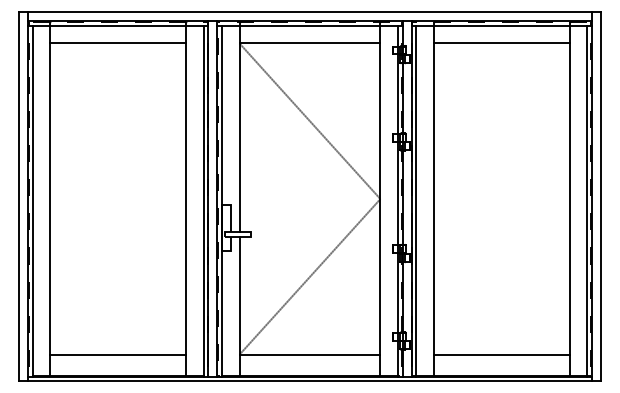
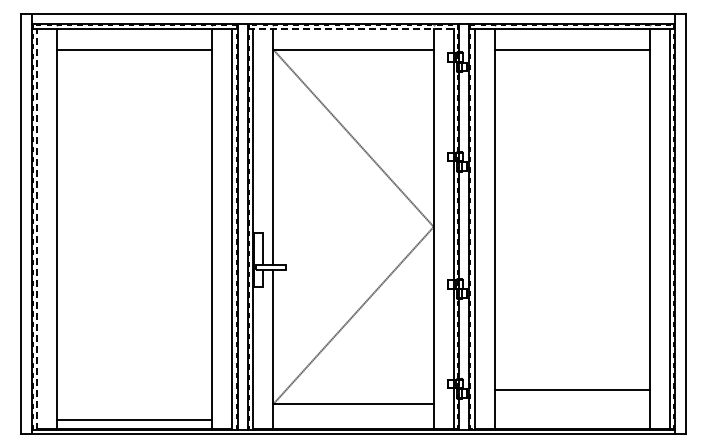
line: (310, 25) -> (353, 29), solid -> dashed
line: (32, 201) -> (37, 229), solid -> dashed
line: (117, 354) -> (134, 420), moved
line: (501, 354) -> (571, 390), moved

